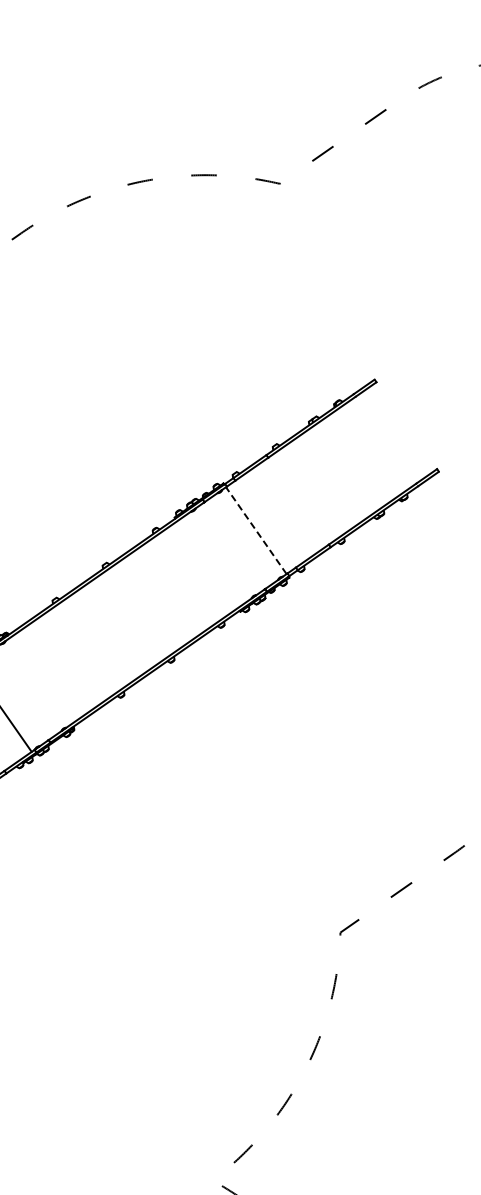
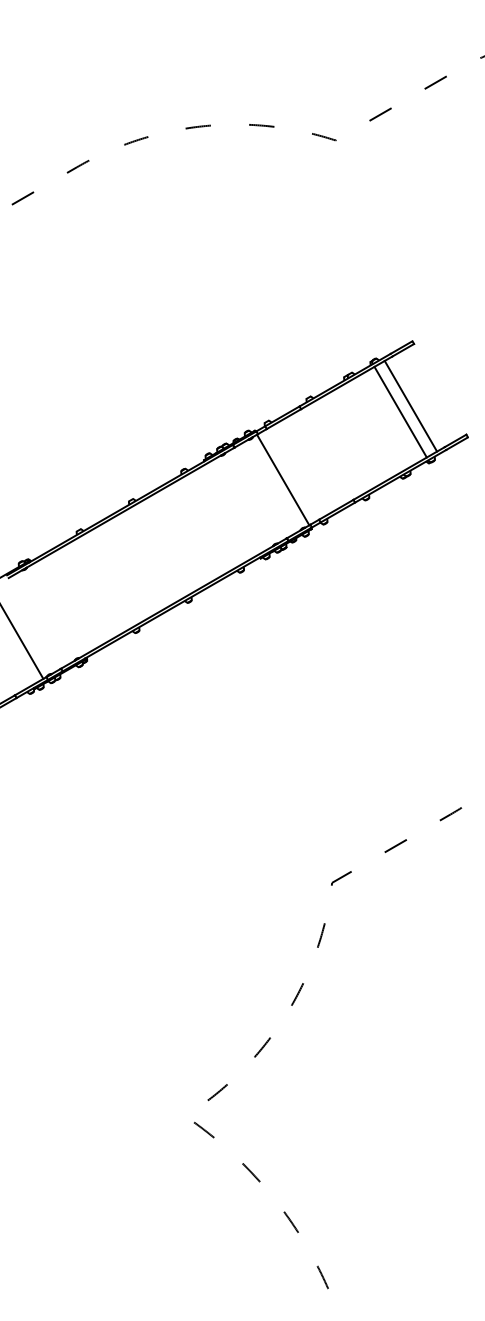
line: (378, 444) -> (410, 405), added
line: (368, 451) -> (400, 411), added
line: (255, 530) -> (282, 479), dashed -> solid

